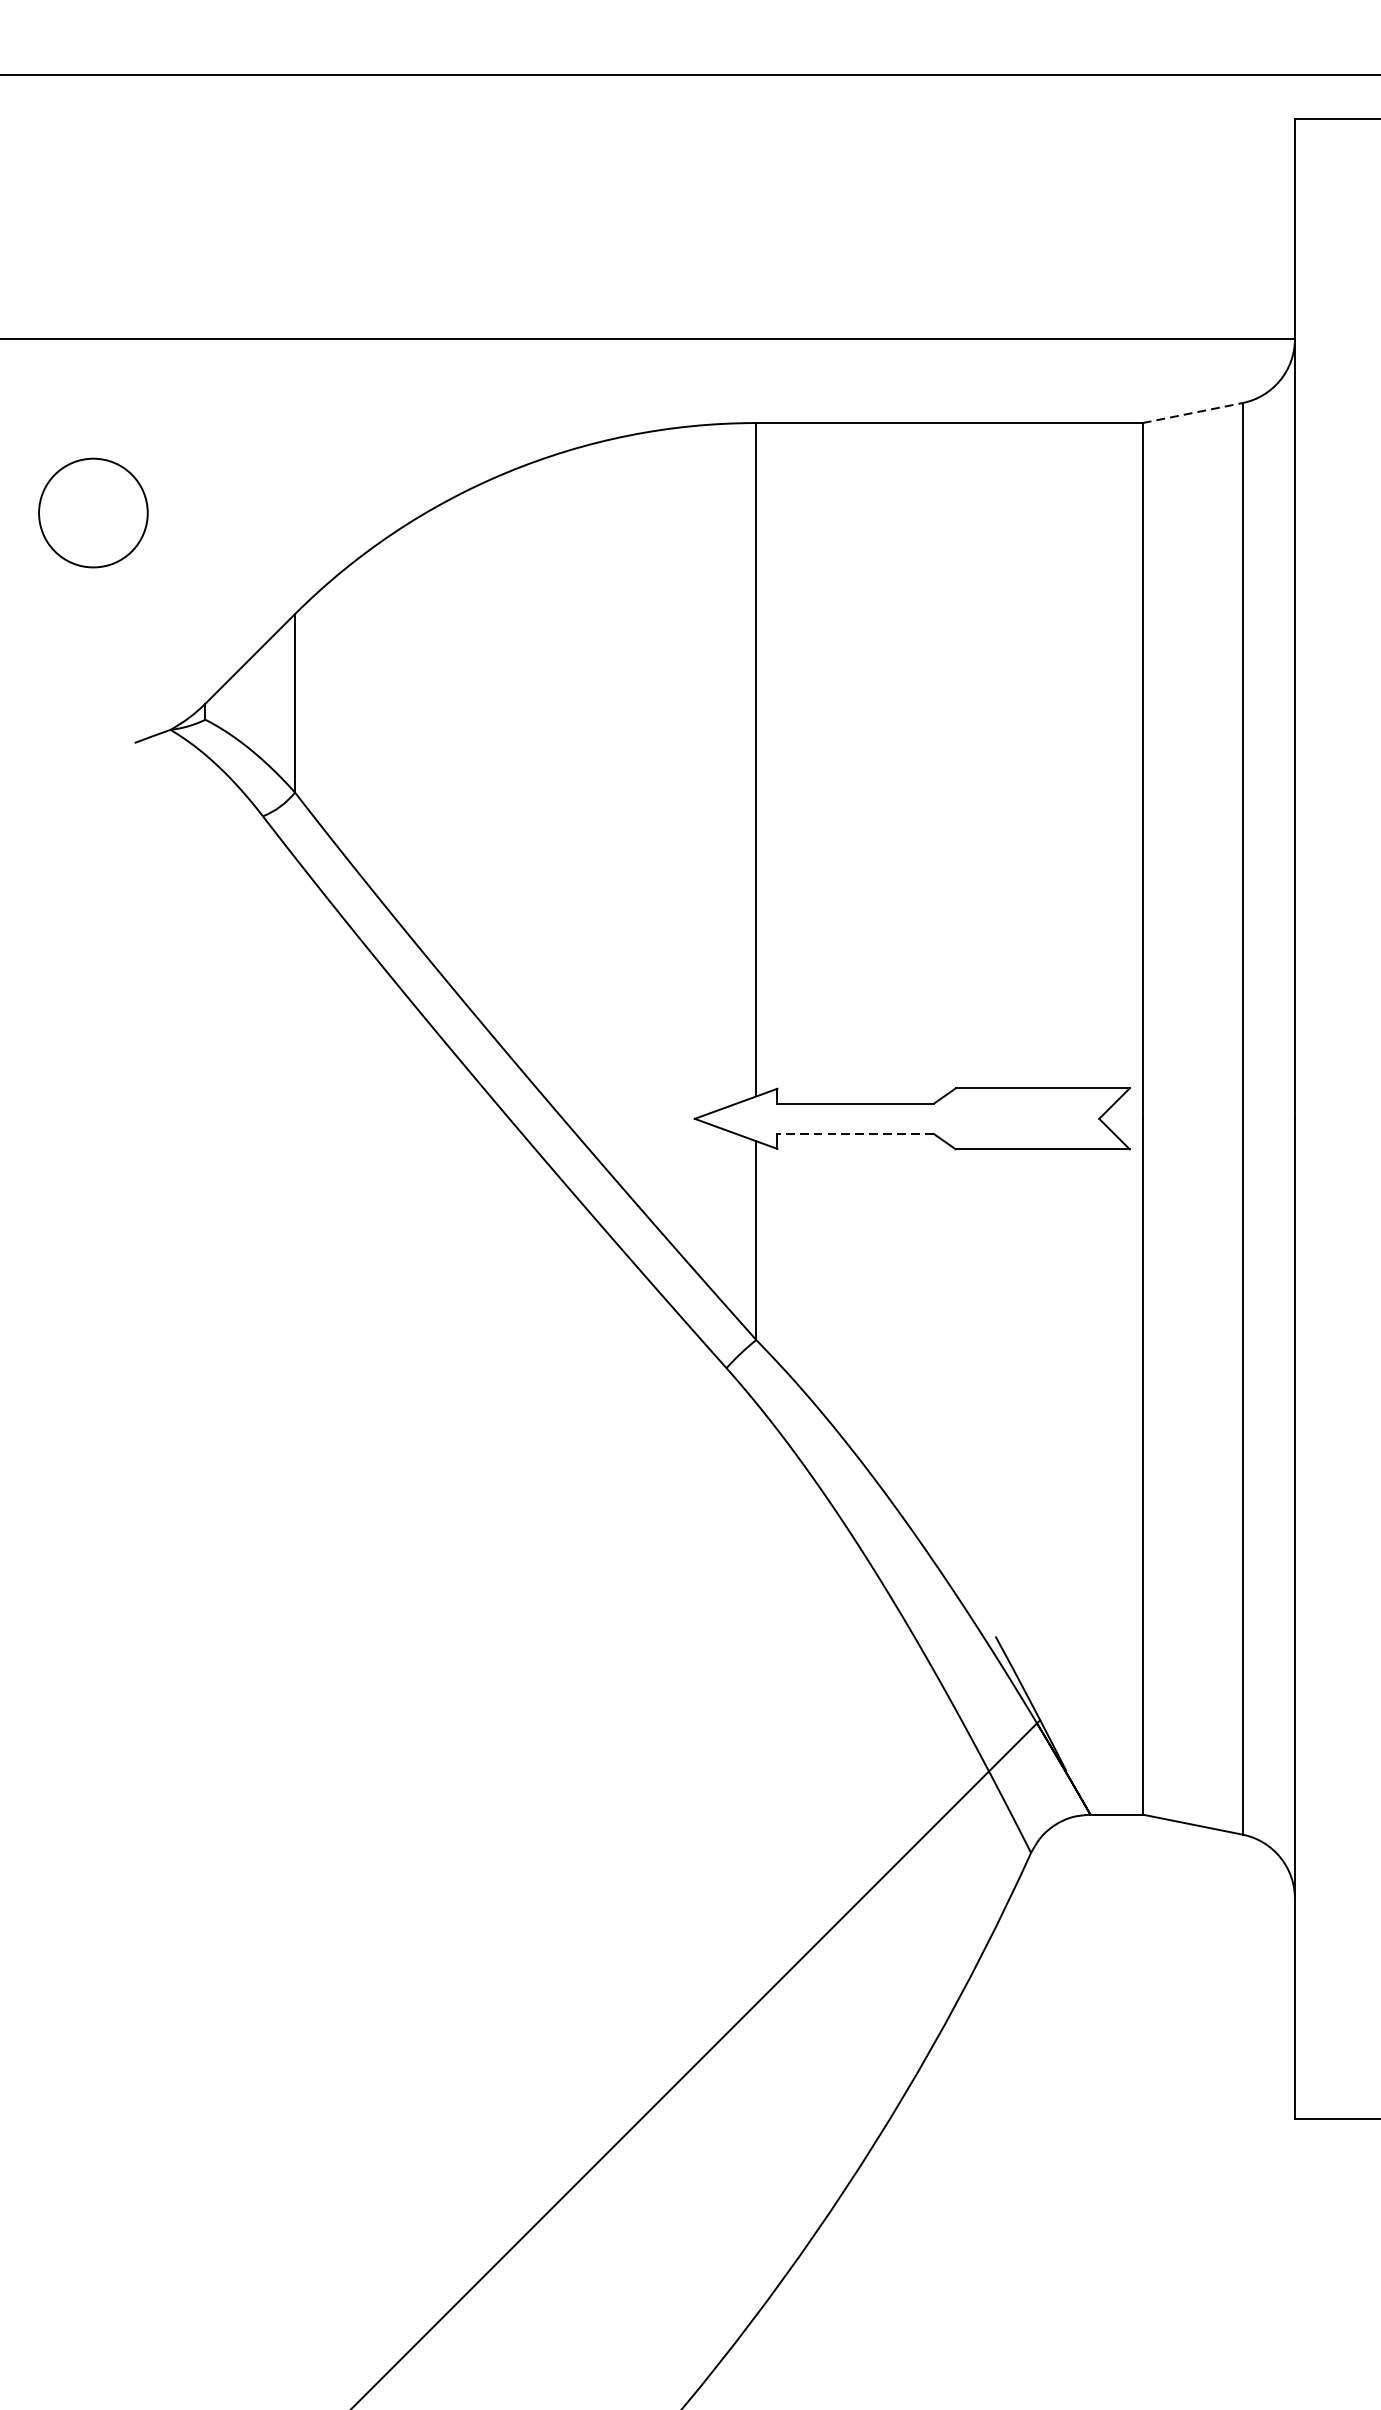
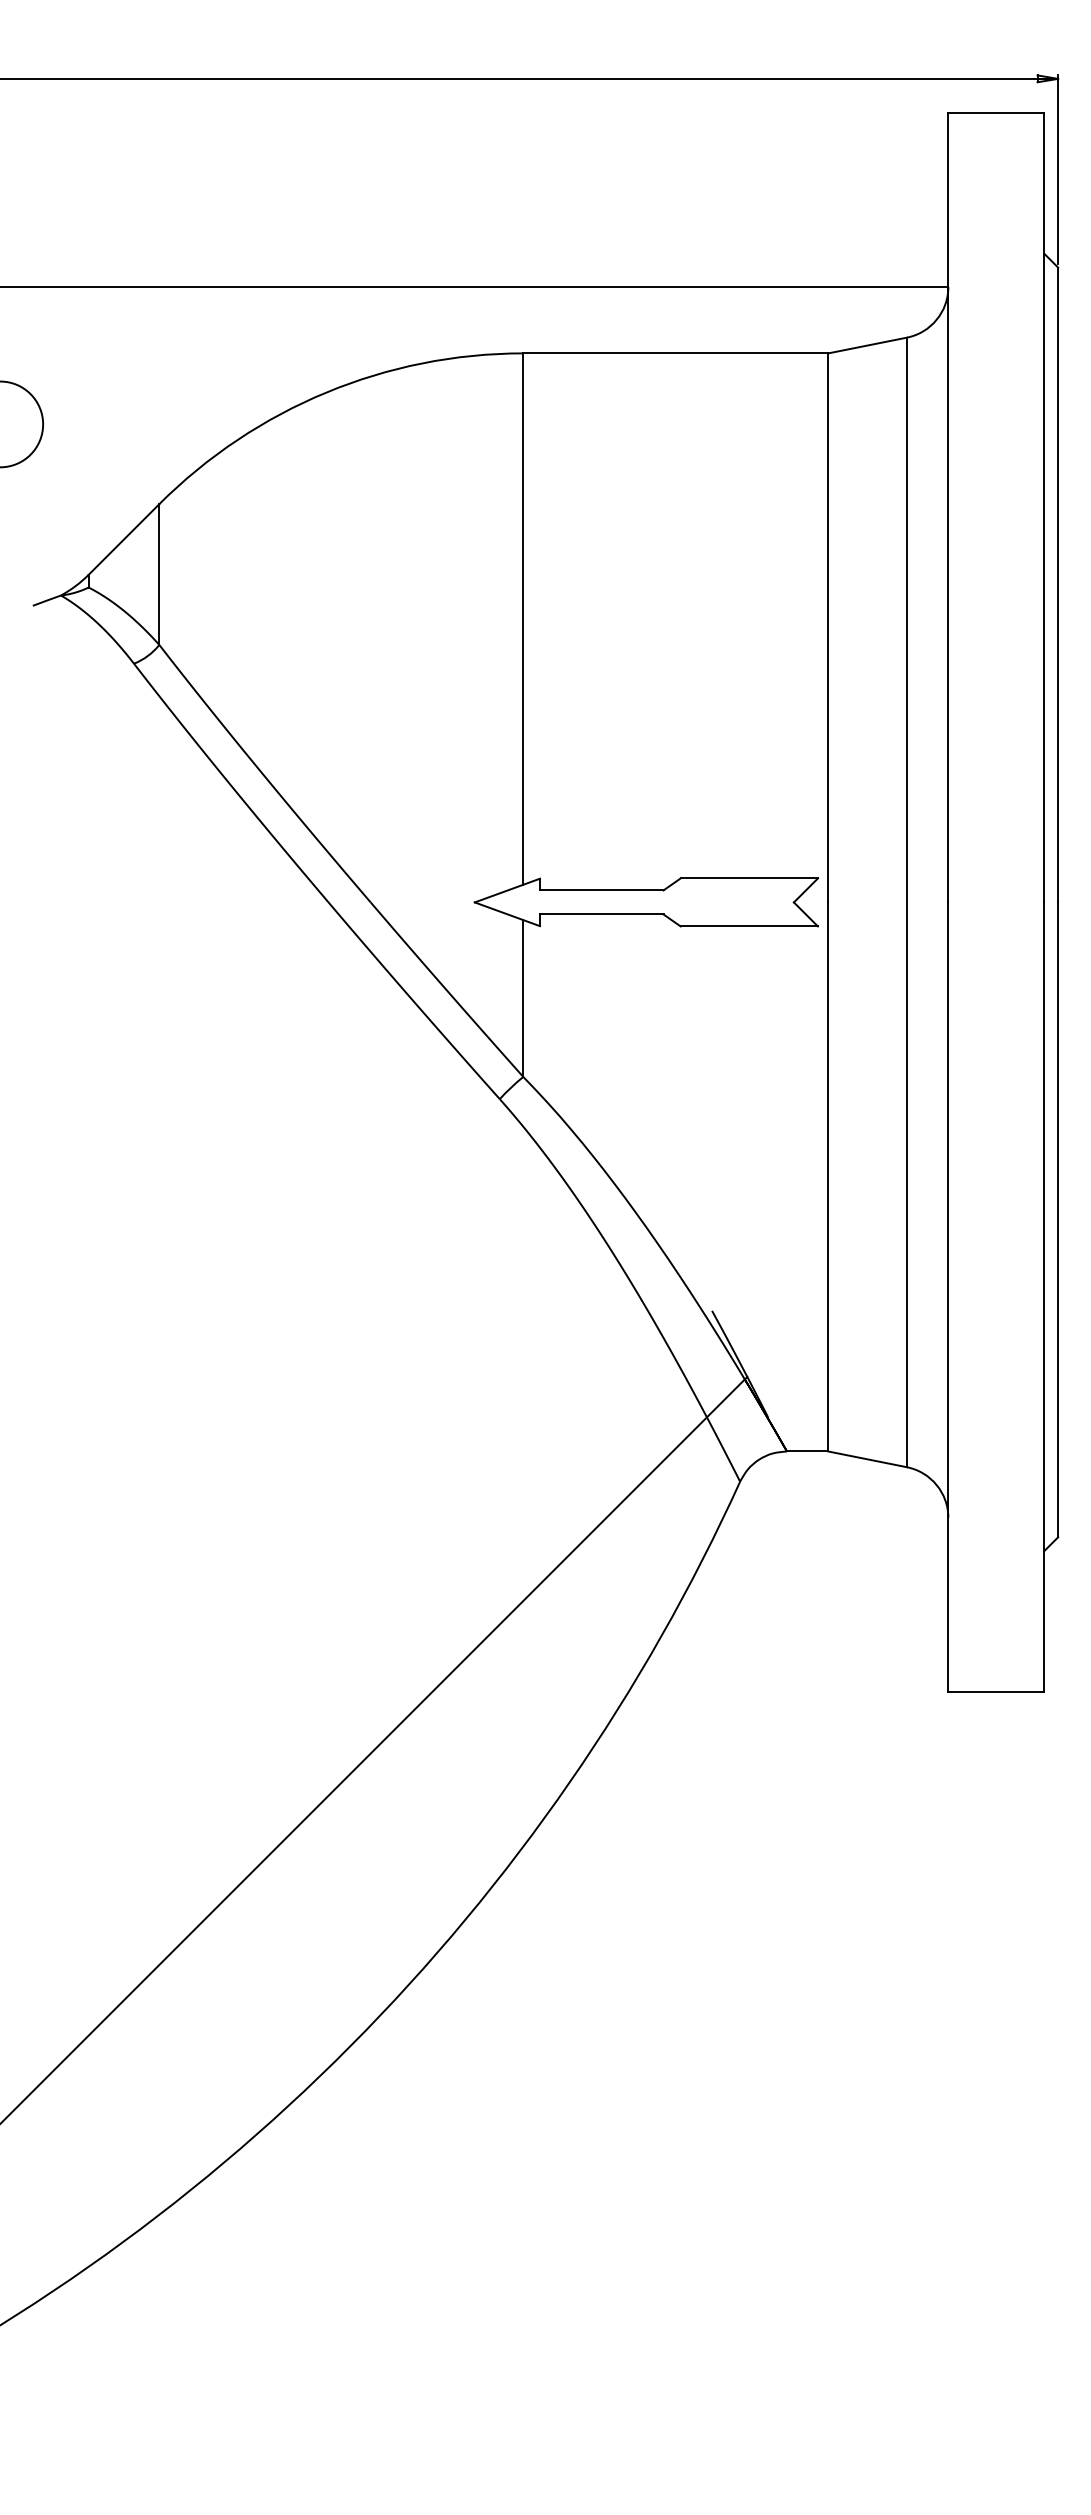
line: (1193, 413) -> (868, 345), dashed -> solid
line: (855, 1134) -> (601, 914), dashed -> solid

